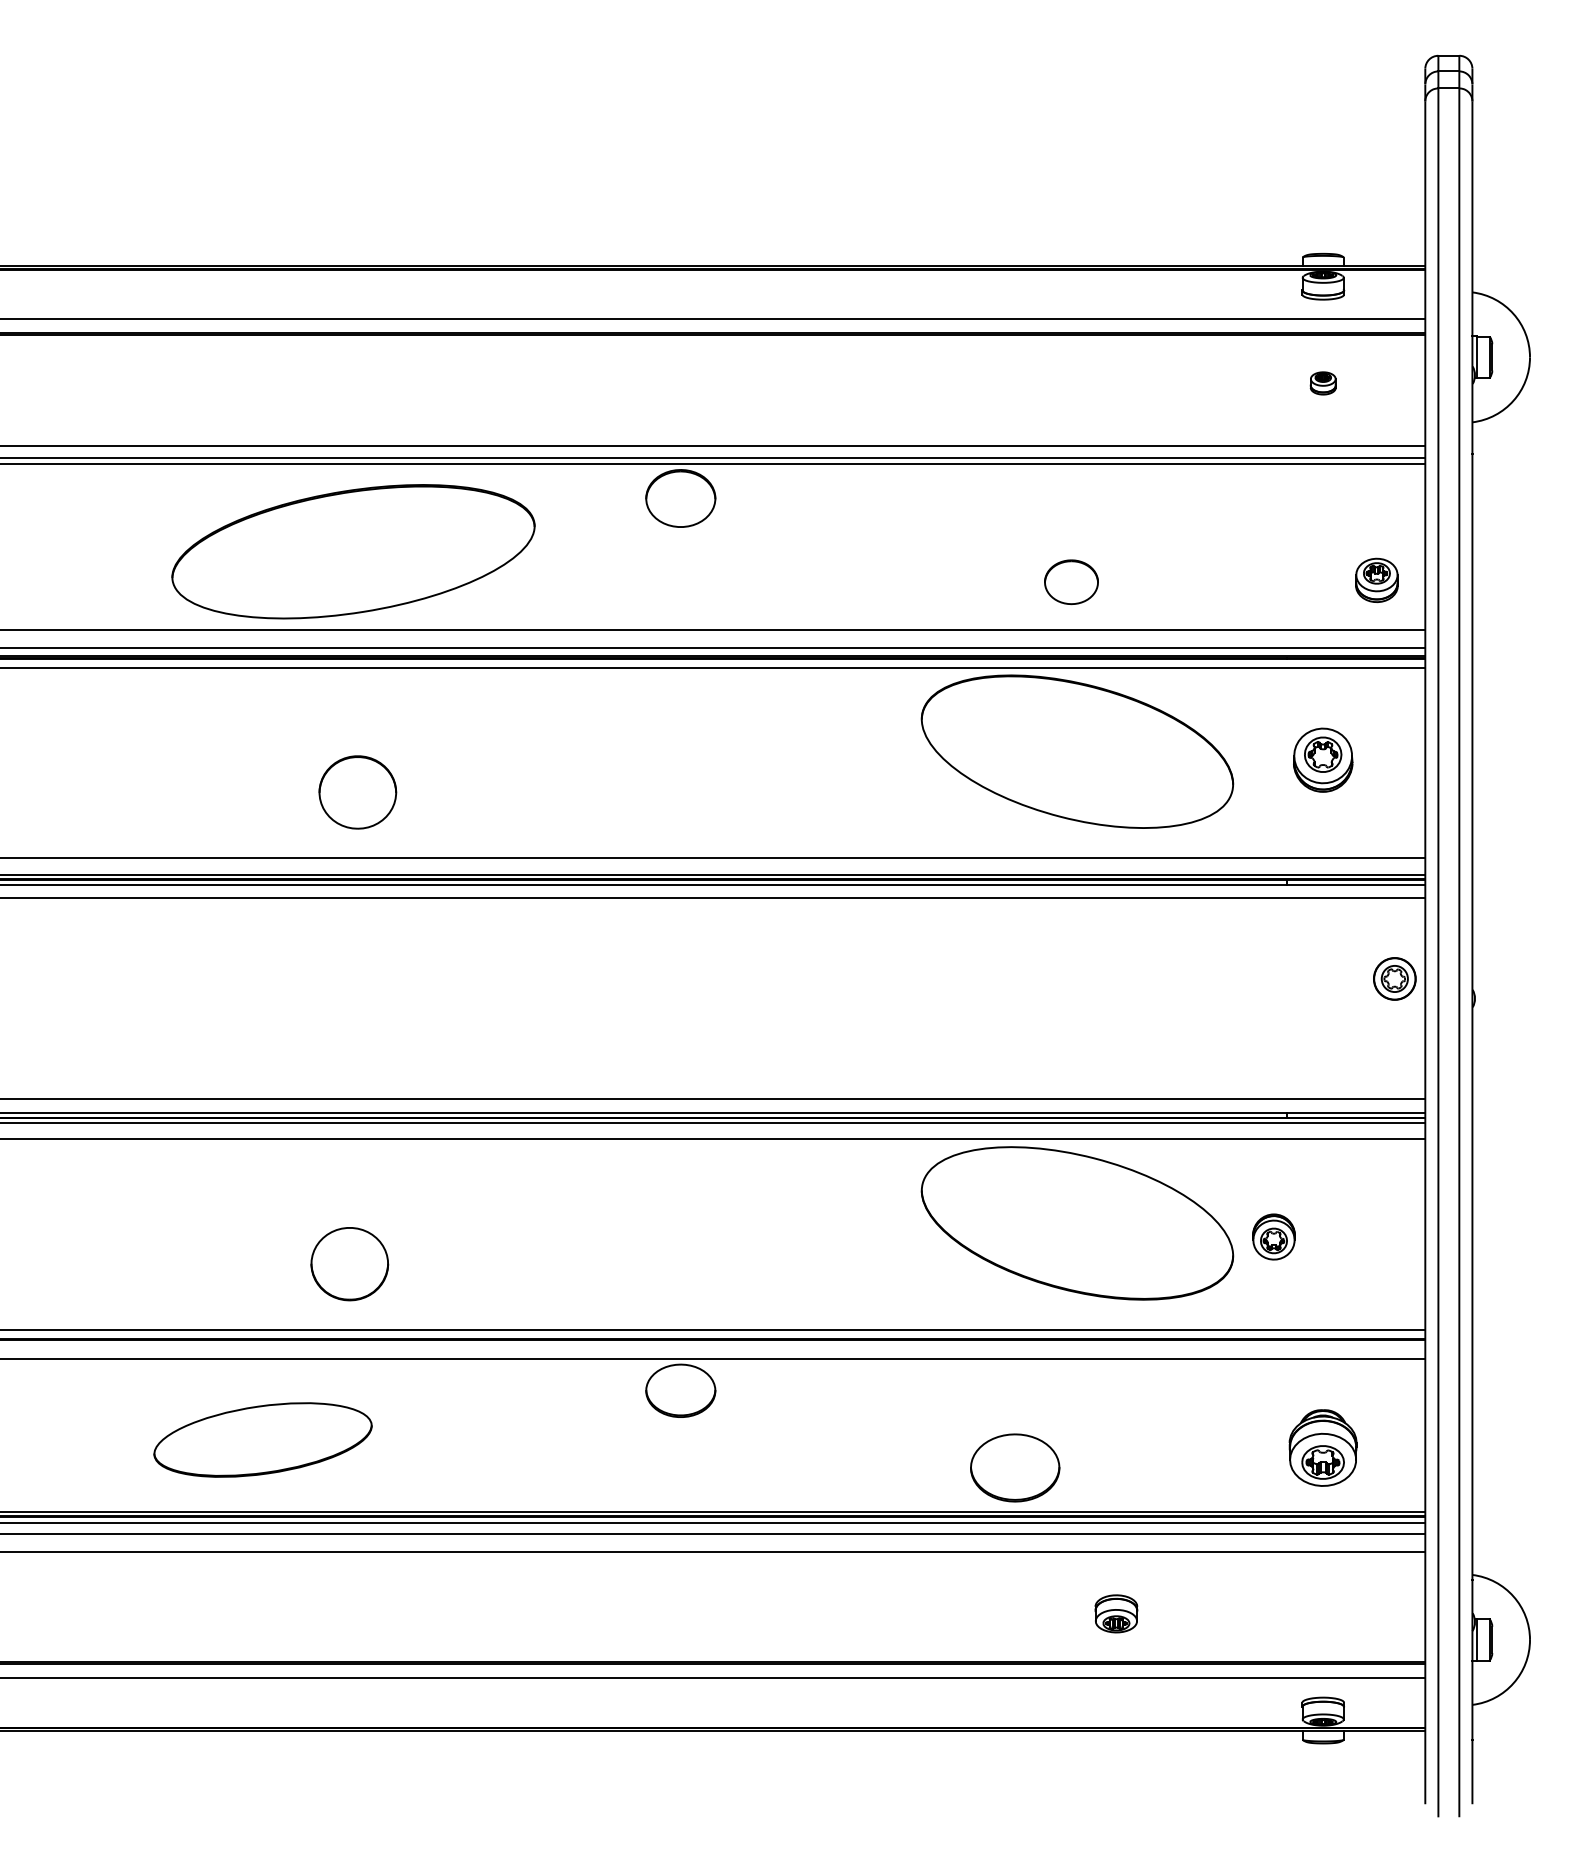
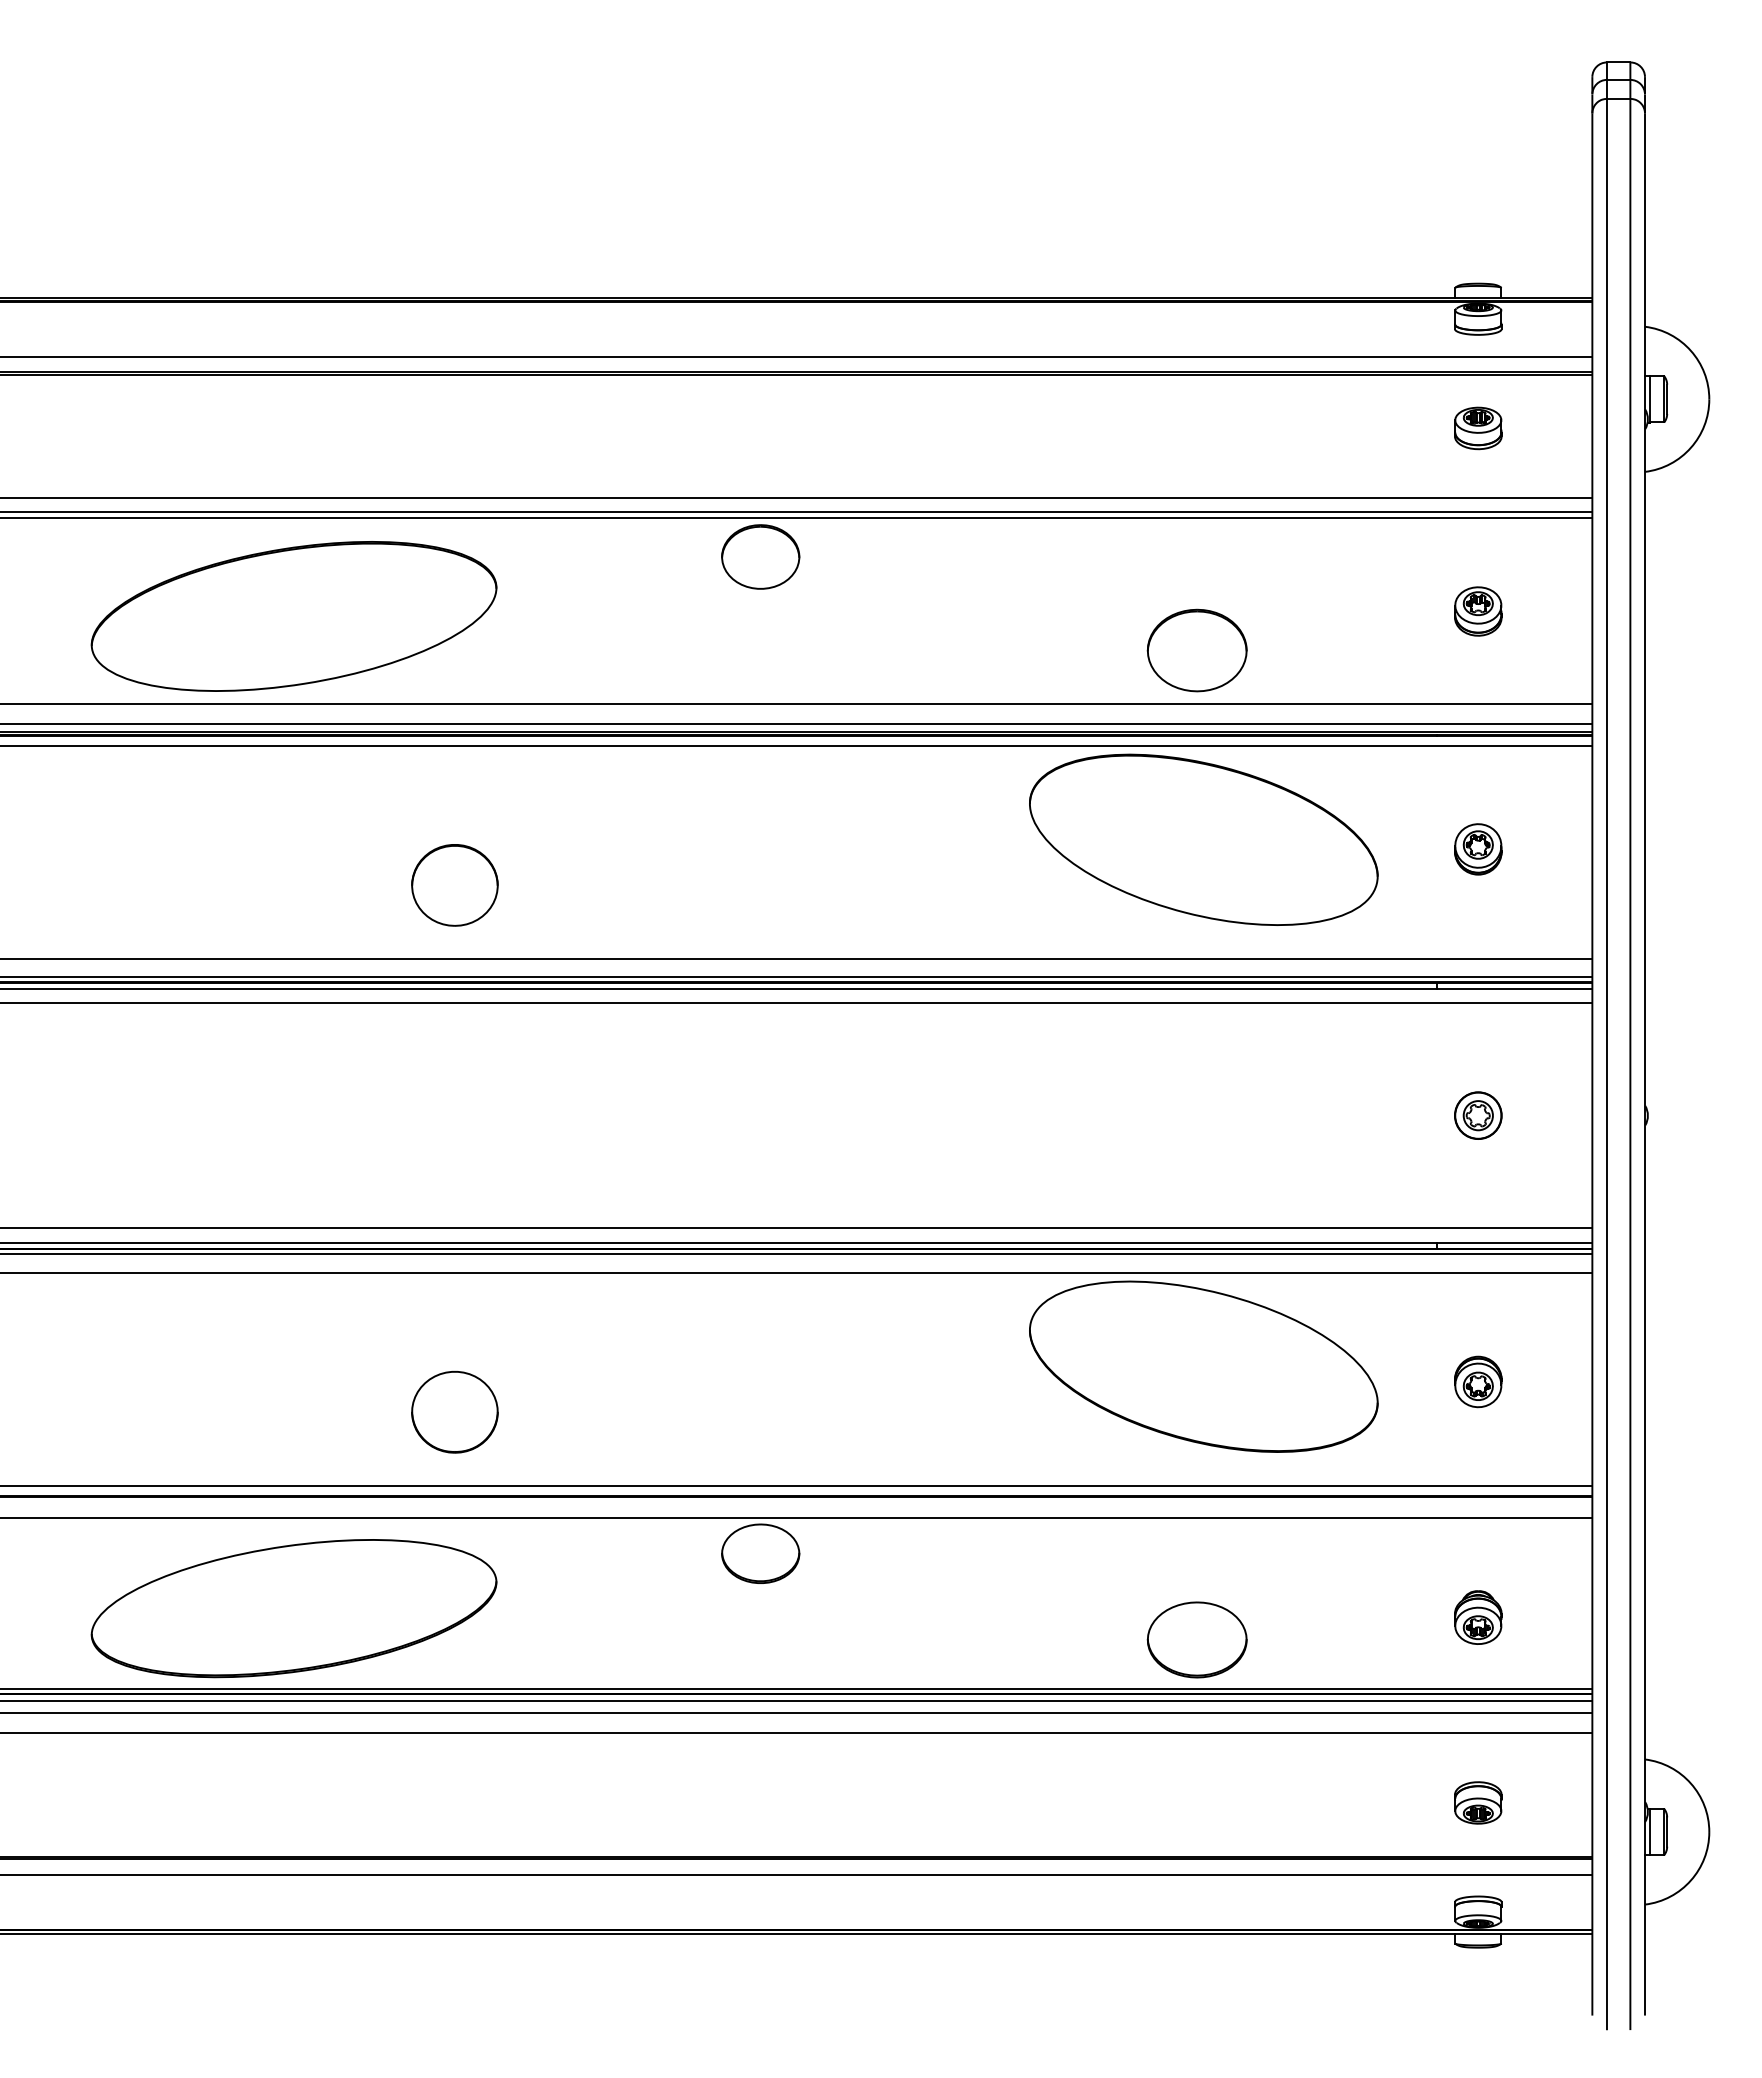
part: (1323, 383) -> (1478, 428), size x1.67
part: (352, 551) -> (293, 616), moved
part: (1377, 580) -> (1478, 611), moved
part: (1070, 582) -> (1196, 650), size x1.67
part: (1323, 760) -> (1478, 849), size x0.71
part: (357, 792) -> (454, 885), moved
part: (1394, 978) -> (1478, 1115), moved
part: (1274, 1236) -> (1478, 1381), moved
part: (349, 1264) -> (454, 1412), moved
part: (262, 1439) -> (293, 1608), size x1.67
part: (1323, 1447) -> (1478, 1617), size x0.62
part: (1014, 1467) -> (1196, 1639), moved
part: (1116, 1613) -> (1478, 1802), moved

